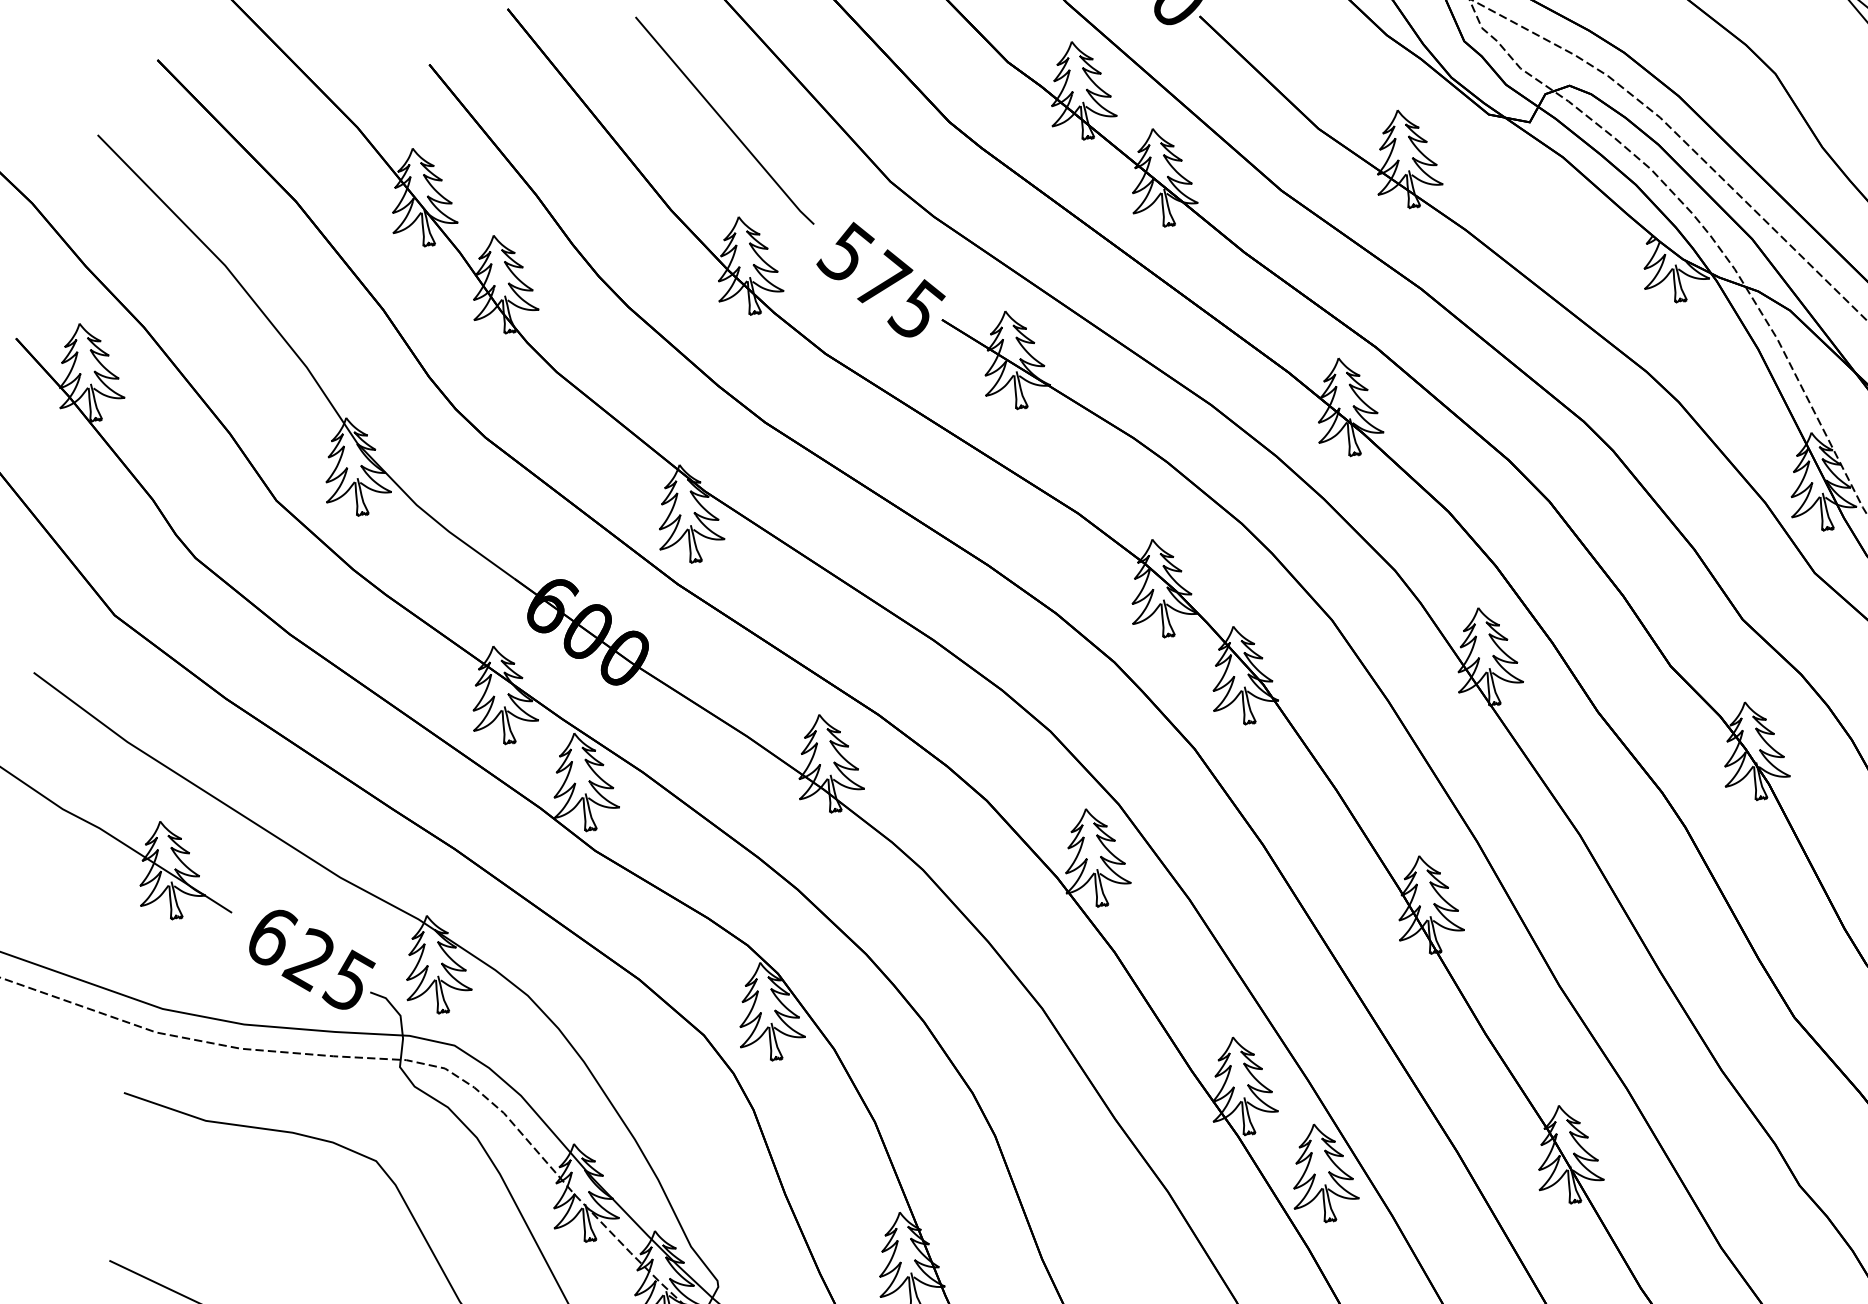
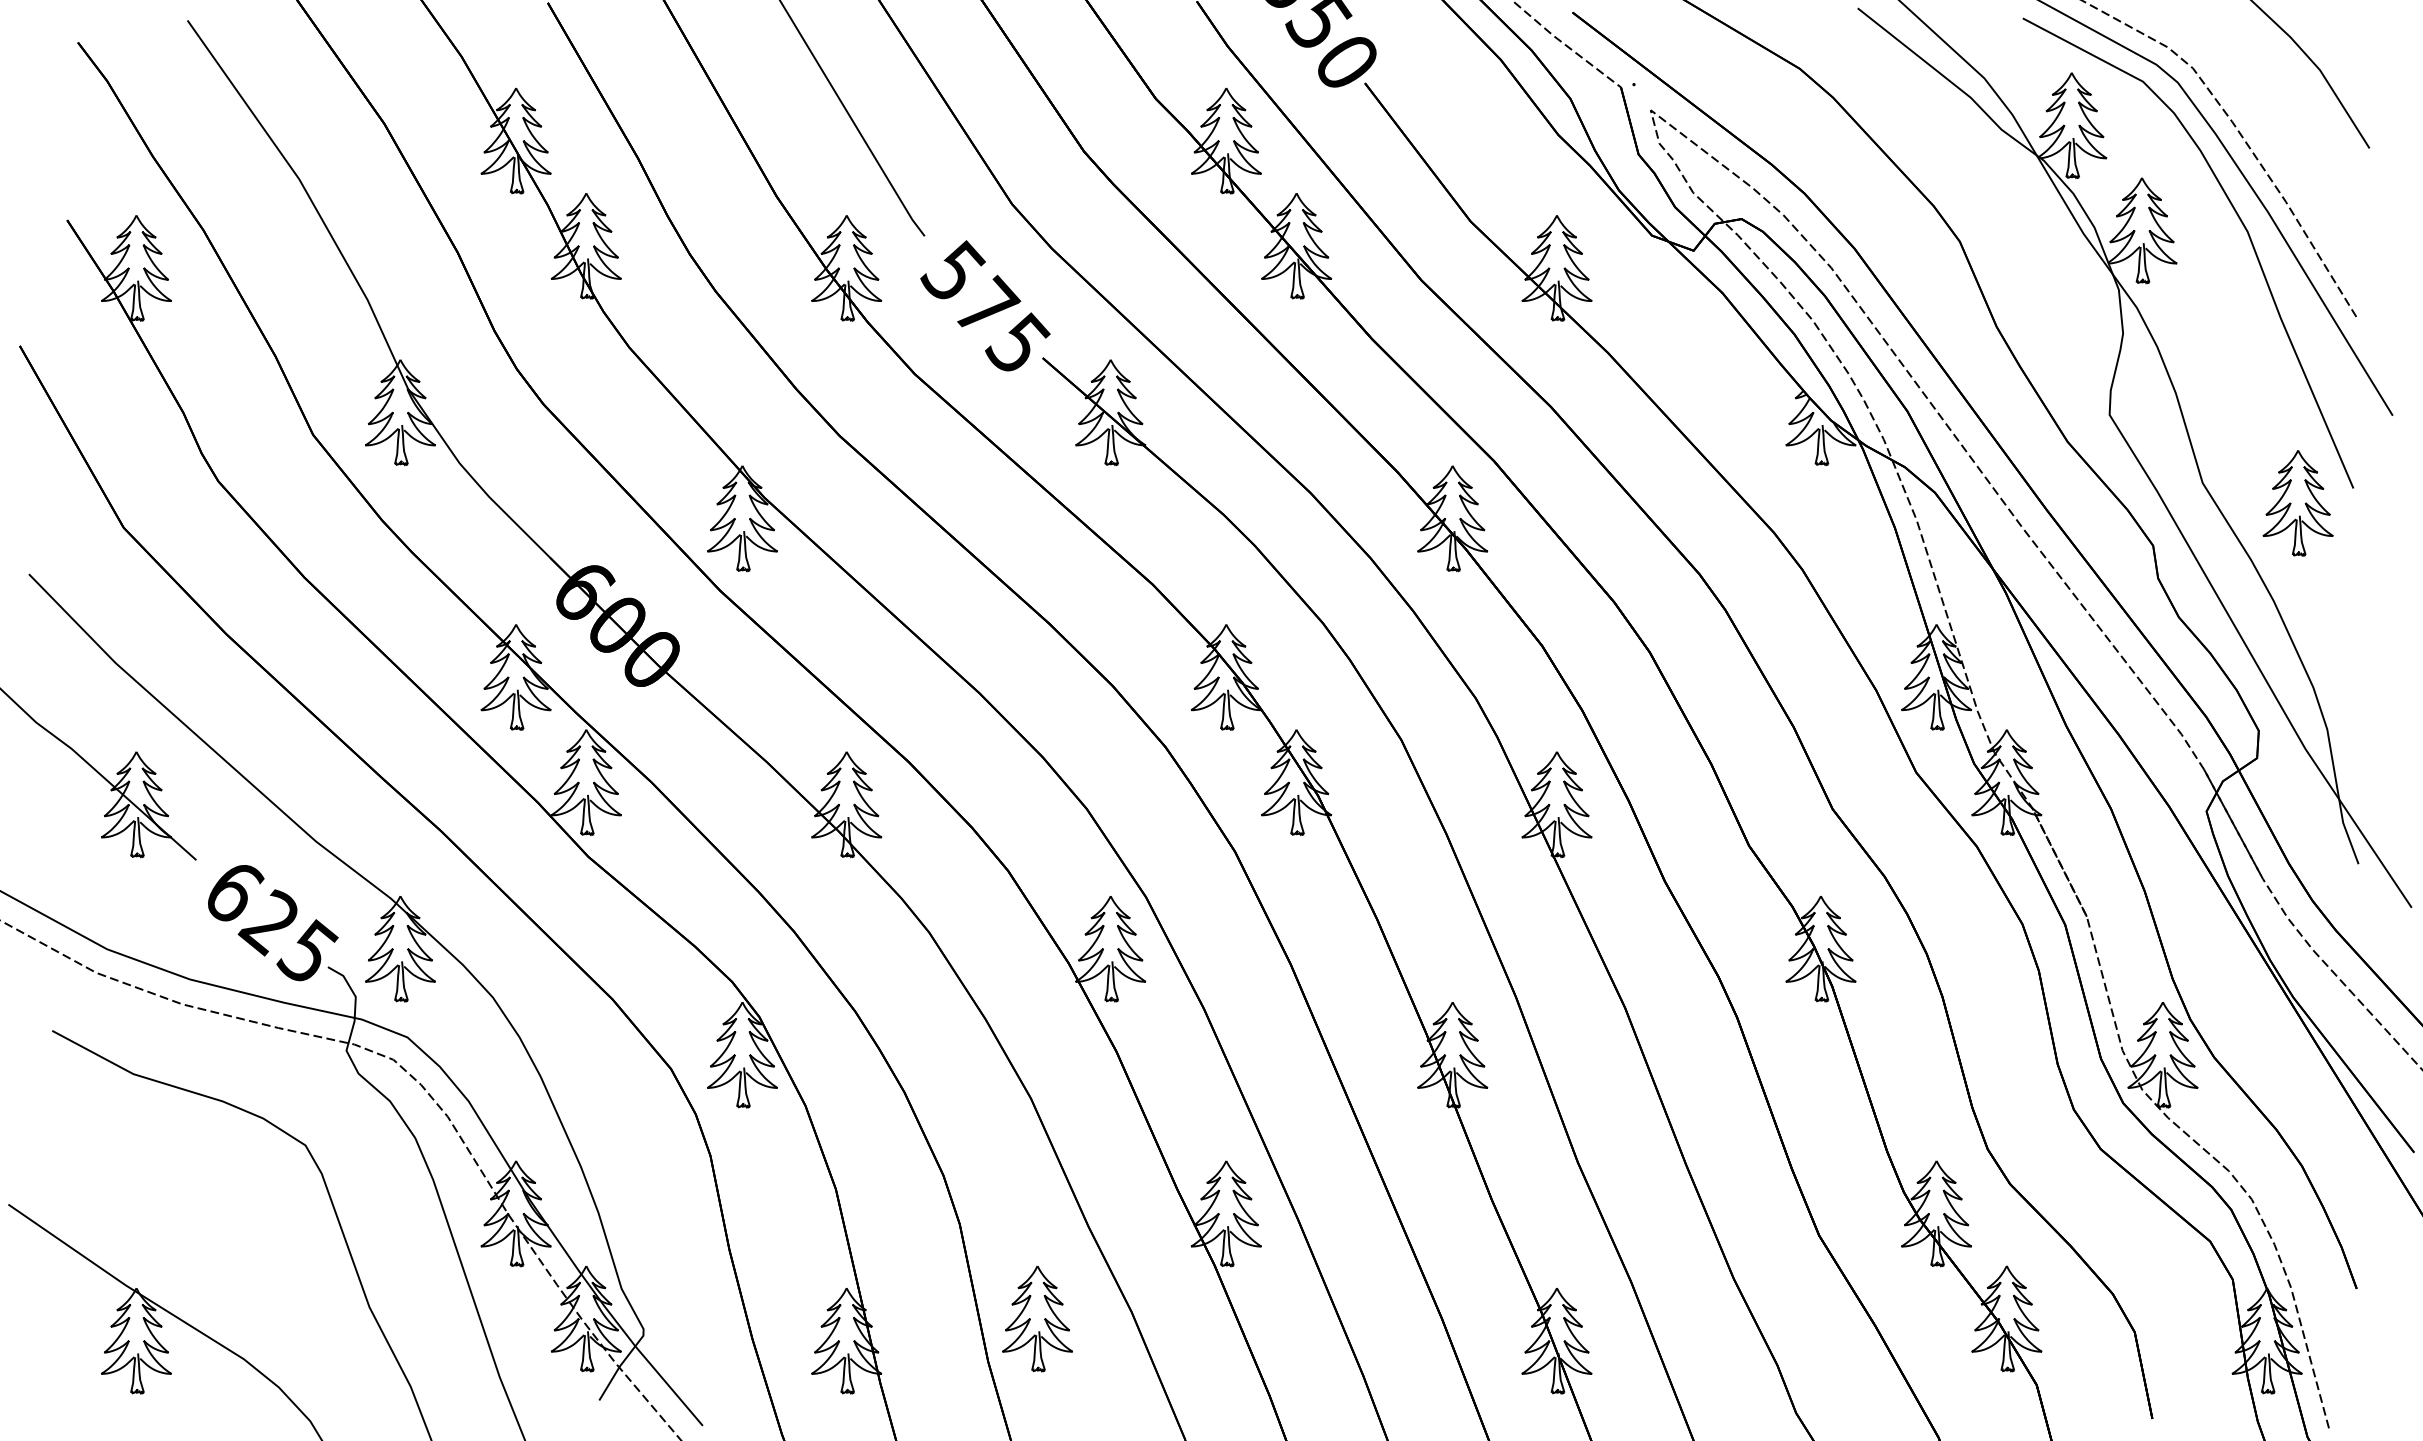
part: (1321, 1172) -> (1037, 1318), moved

